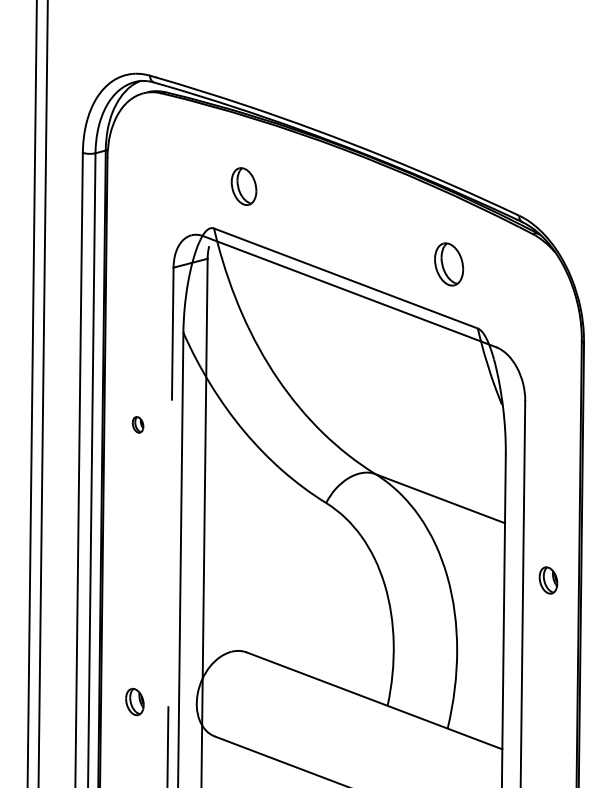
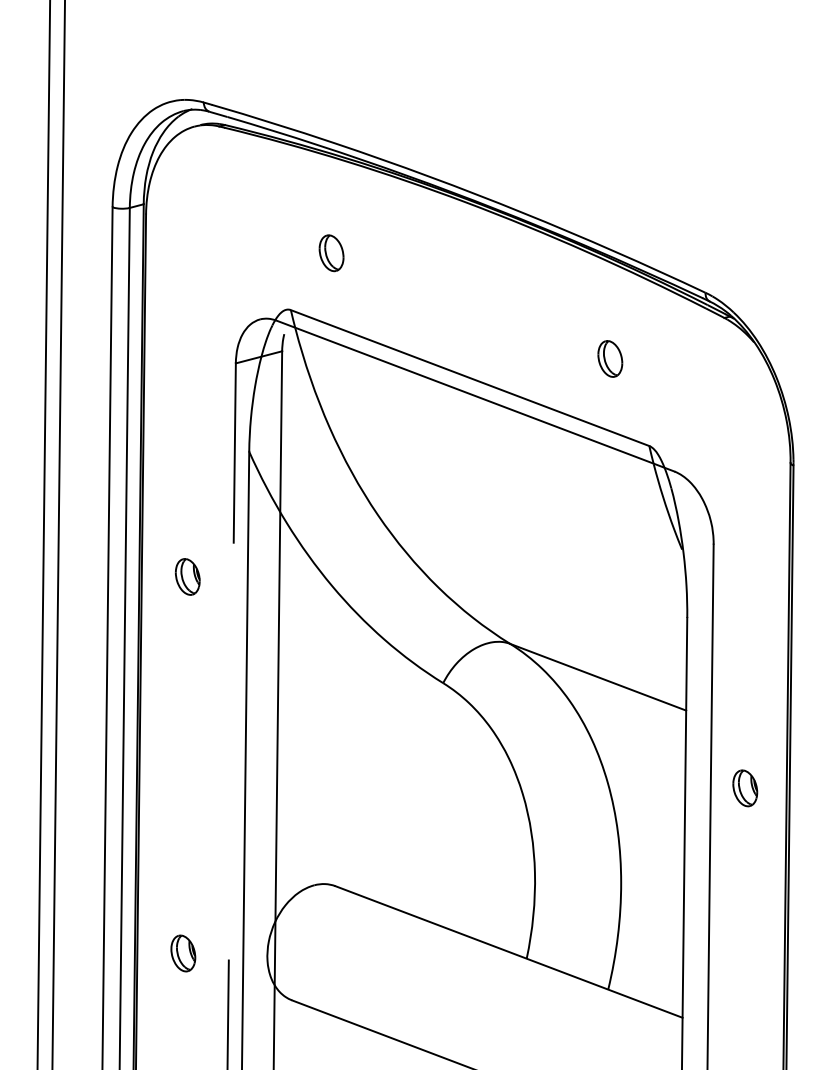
part: (243, 186) -> (331, 253), size x0.71
part: (449, 264) -> (610, 358), size x0.62
part: (137, 424) -> (187, 576), size x1.67

